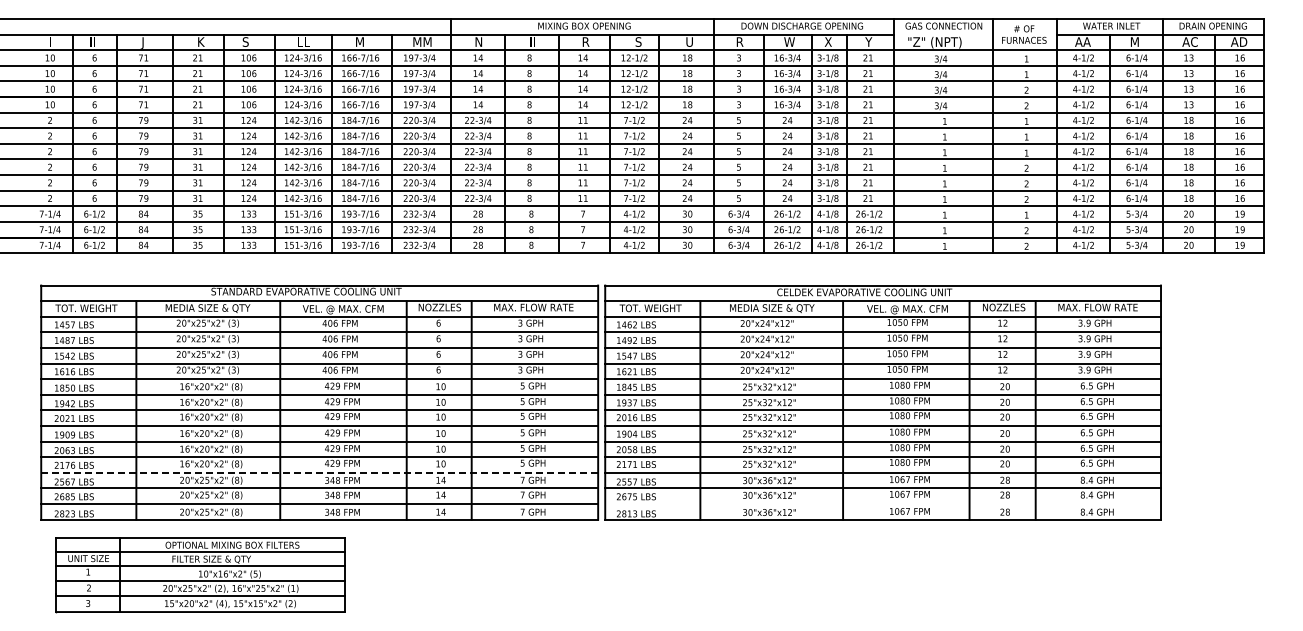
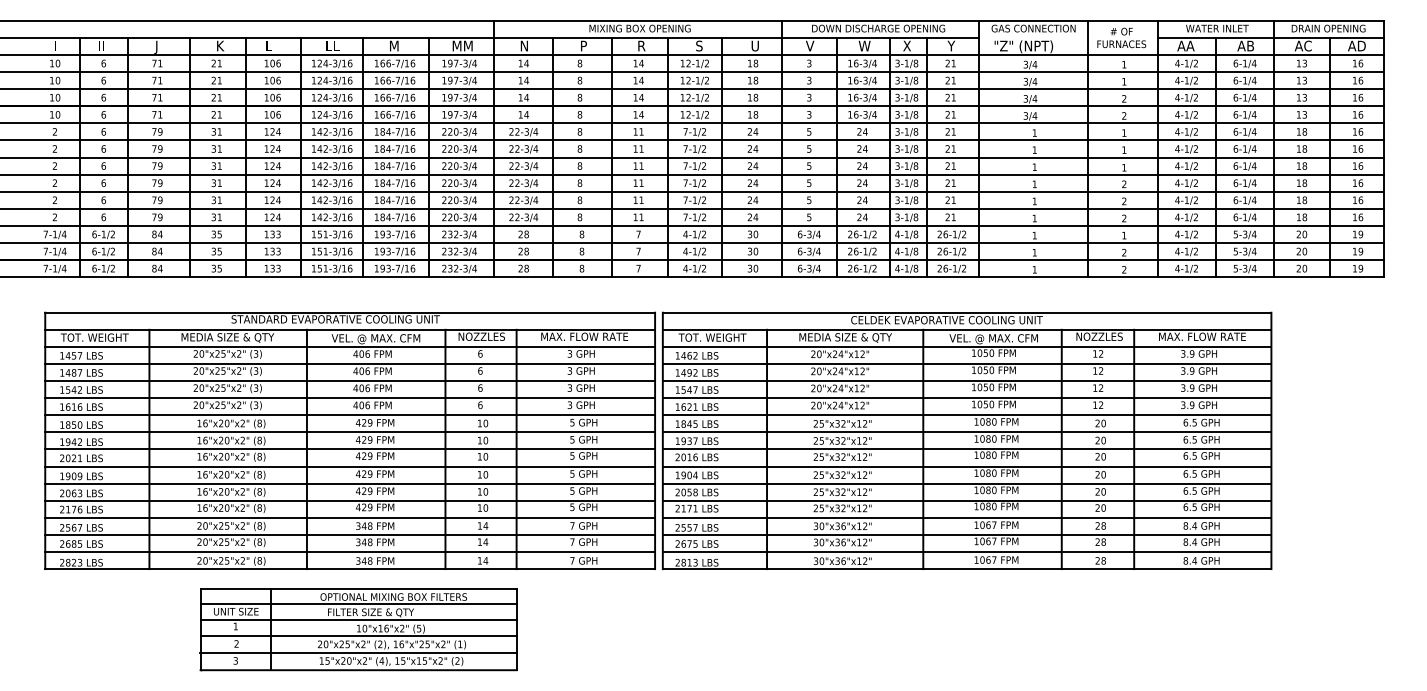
text: (245, 41) -> (268, 45), S -> L
text: (532, 41) -> (583, 45), II -> P
text: (739, 41) -> (809, 45), R -> V
text: (1137, 41) -> (1245, 45), M -> AB
line: (320, 472) -> (351, 517), dashed -> solid
line: (883, 504) -> (967, 552), added
part: (200, 575) -> (358, 630), moved

